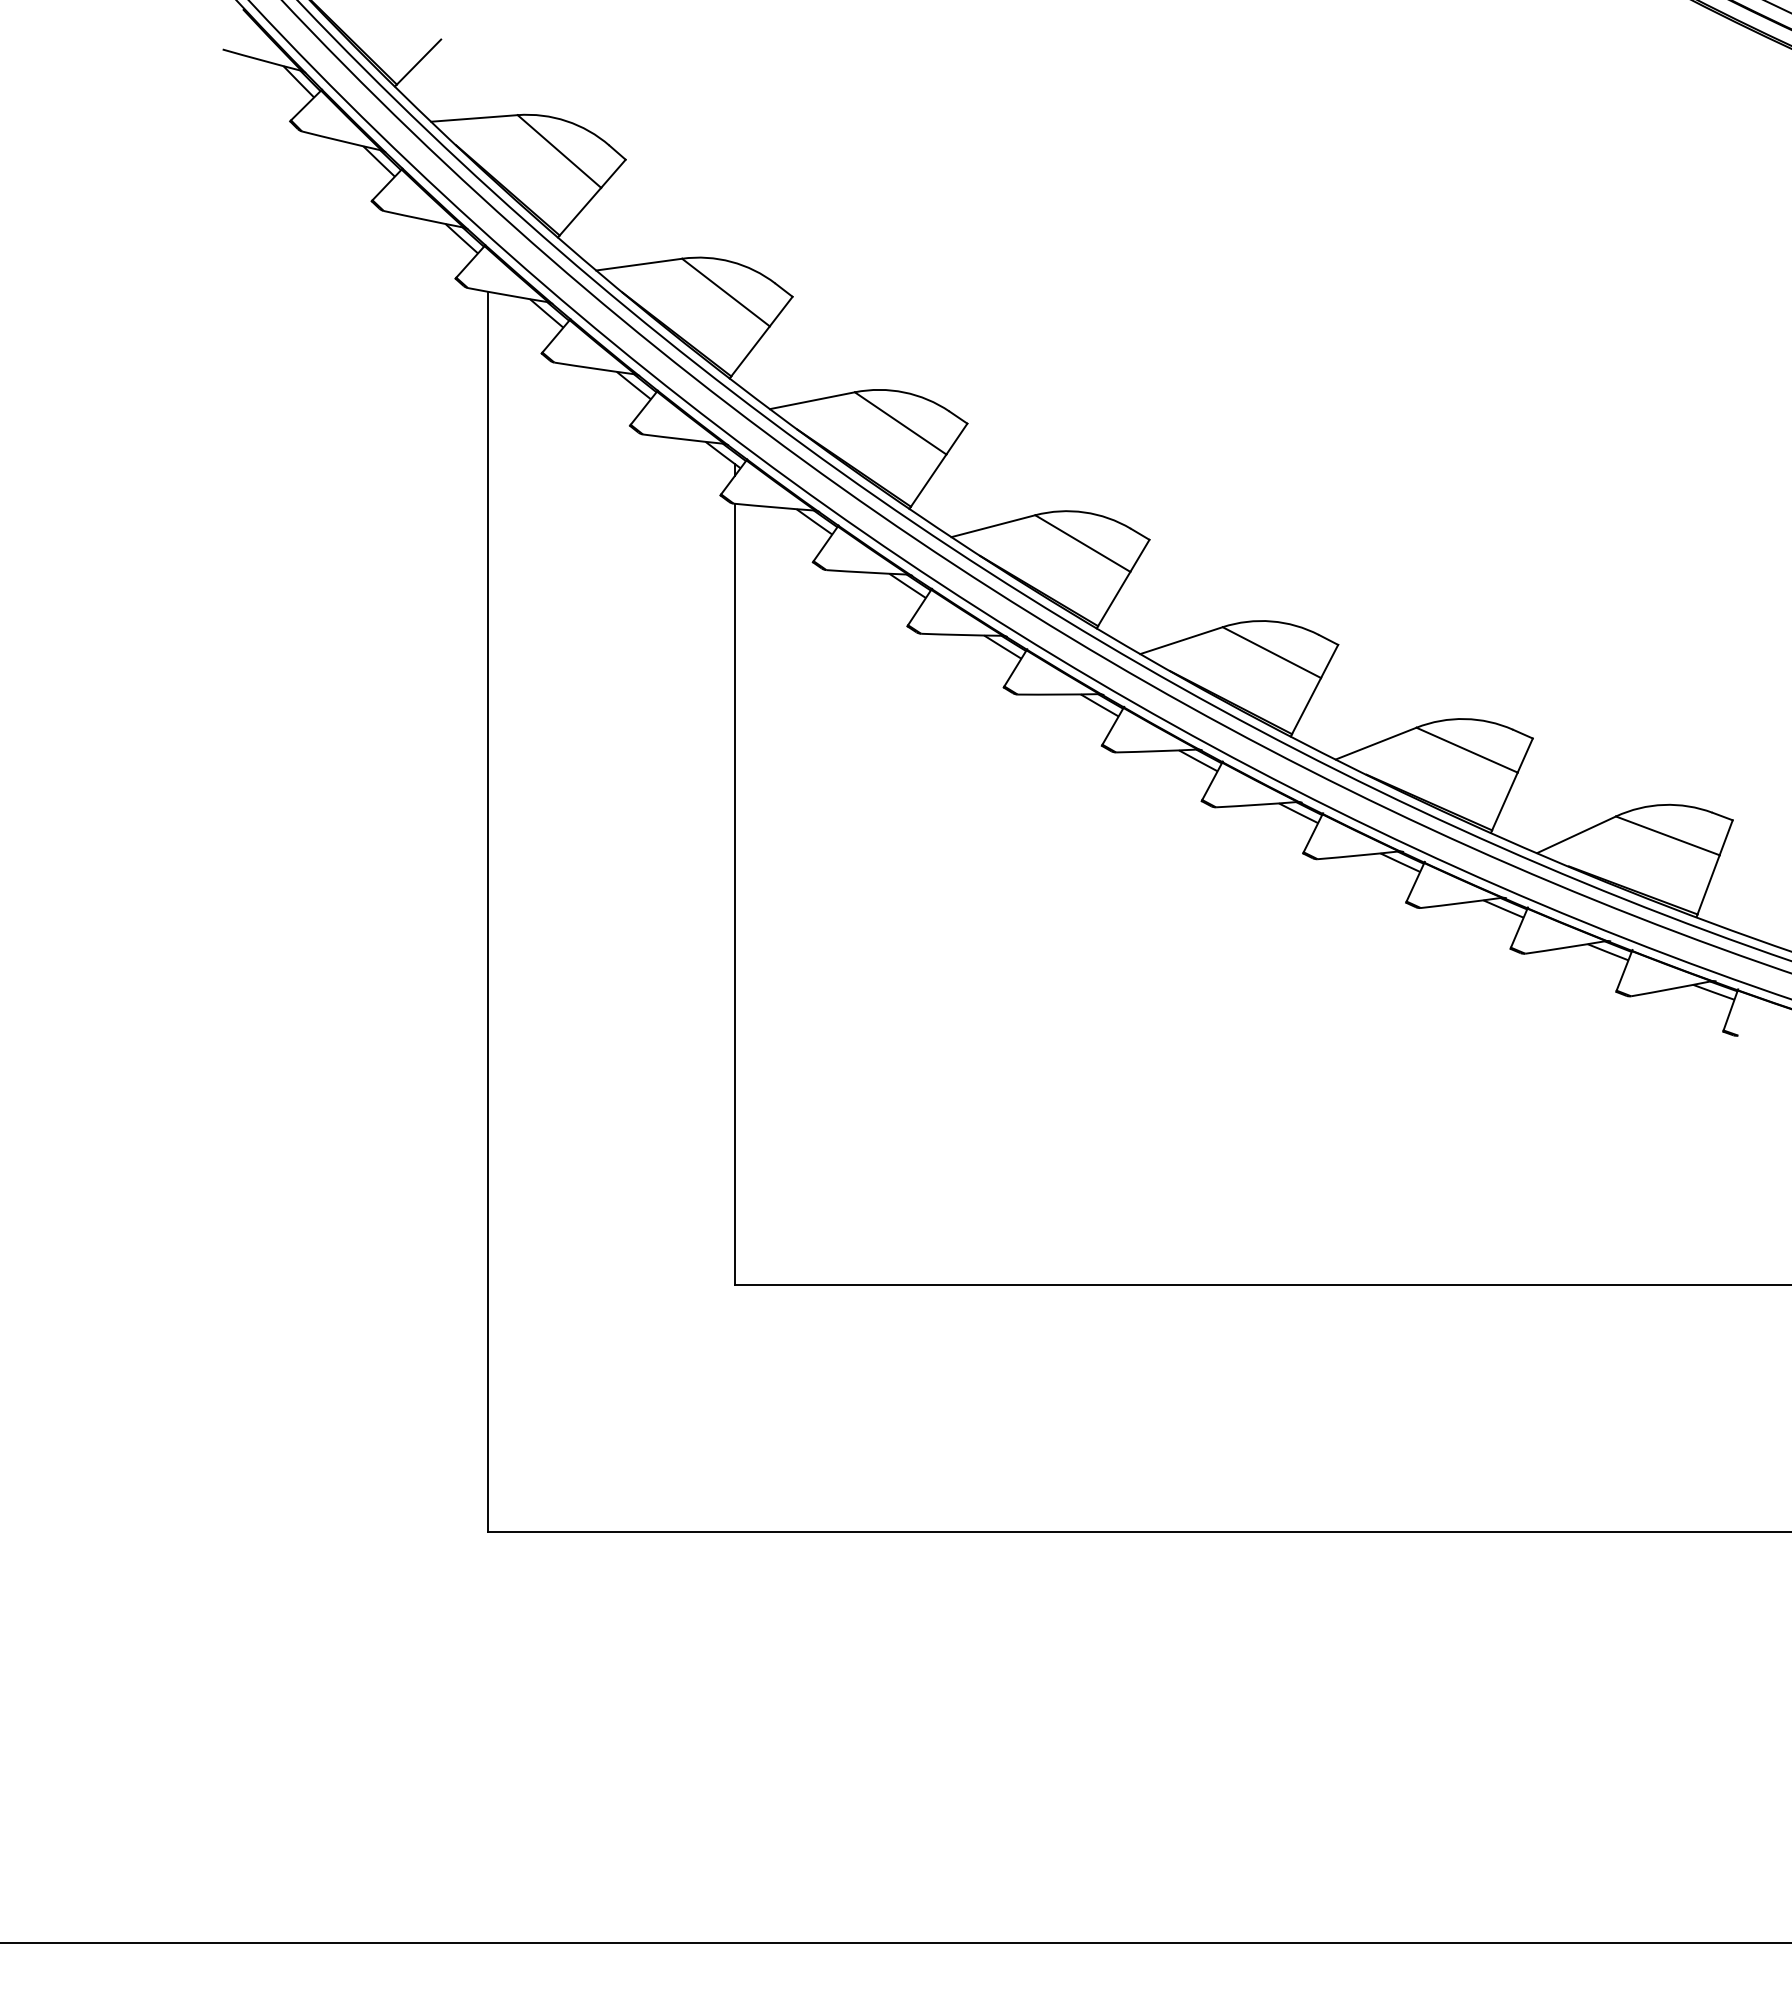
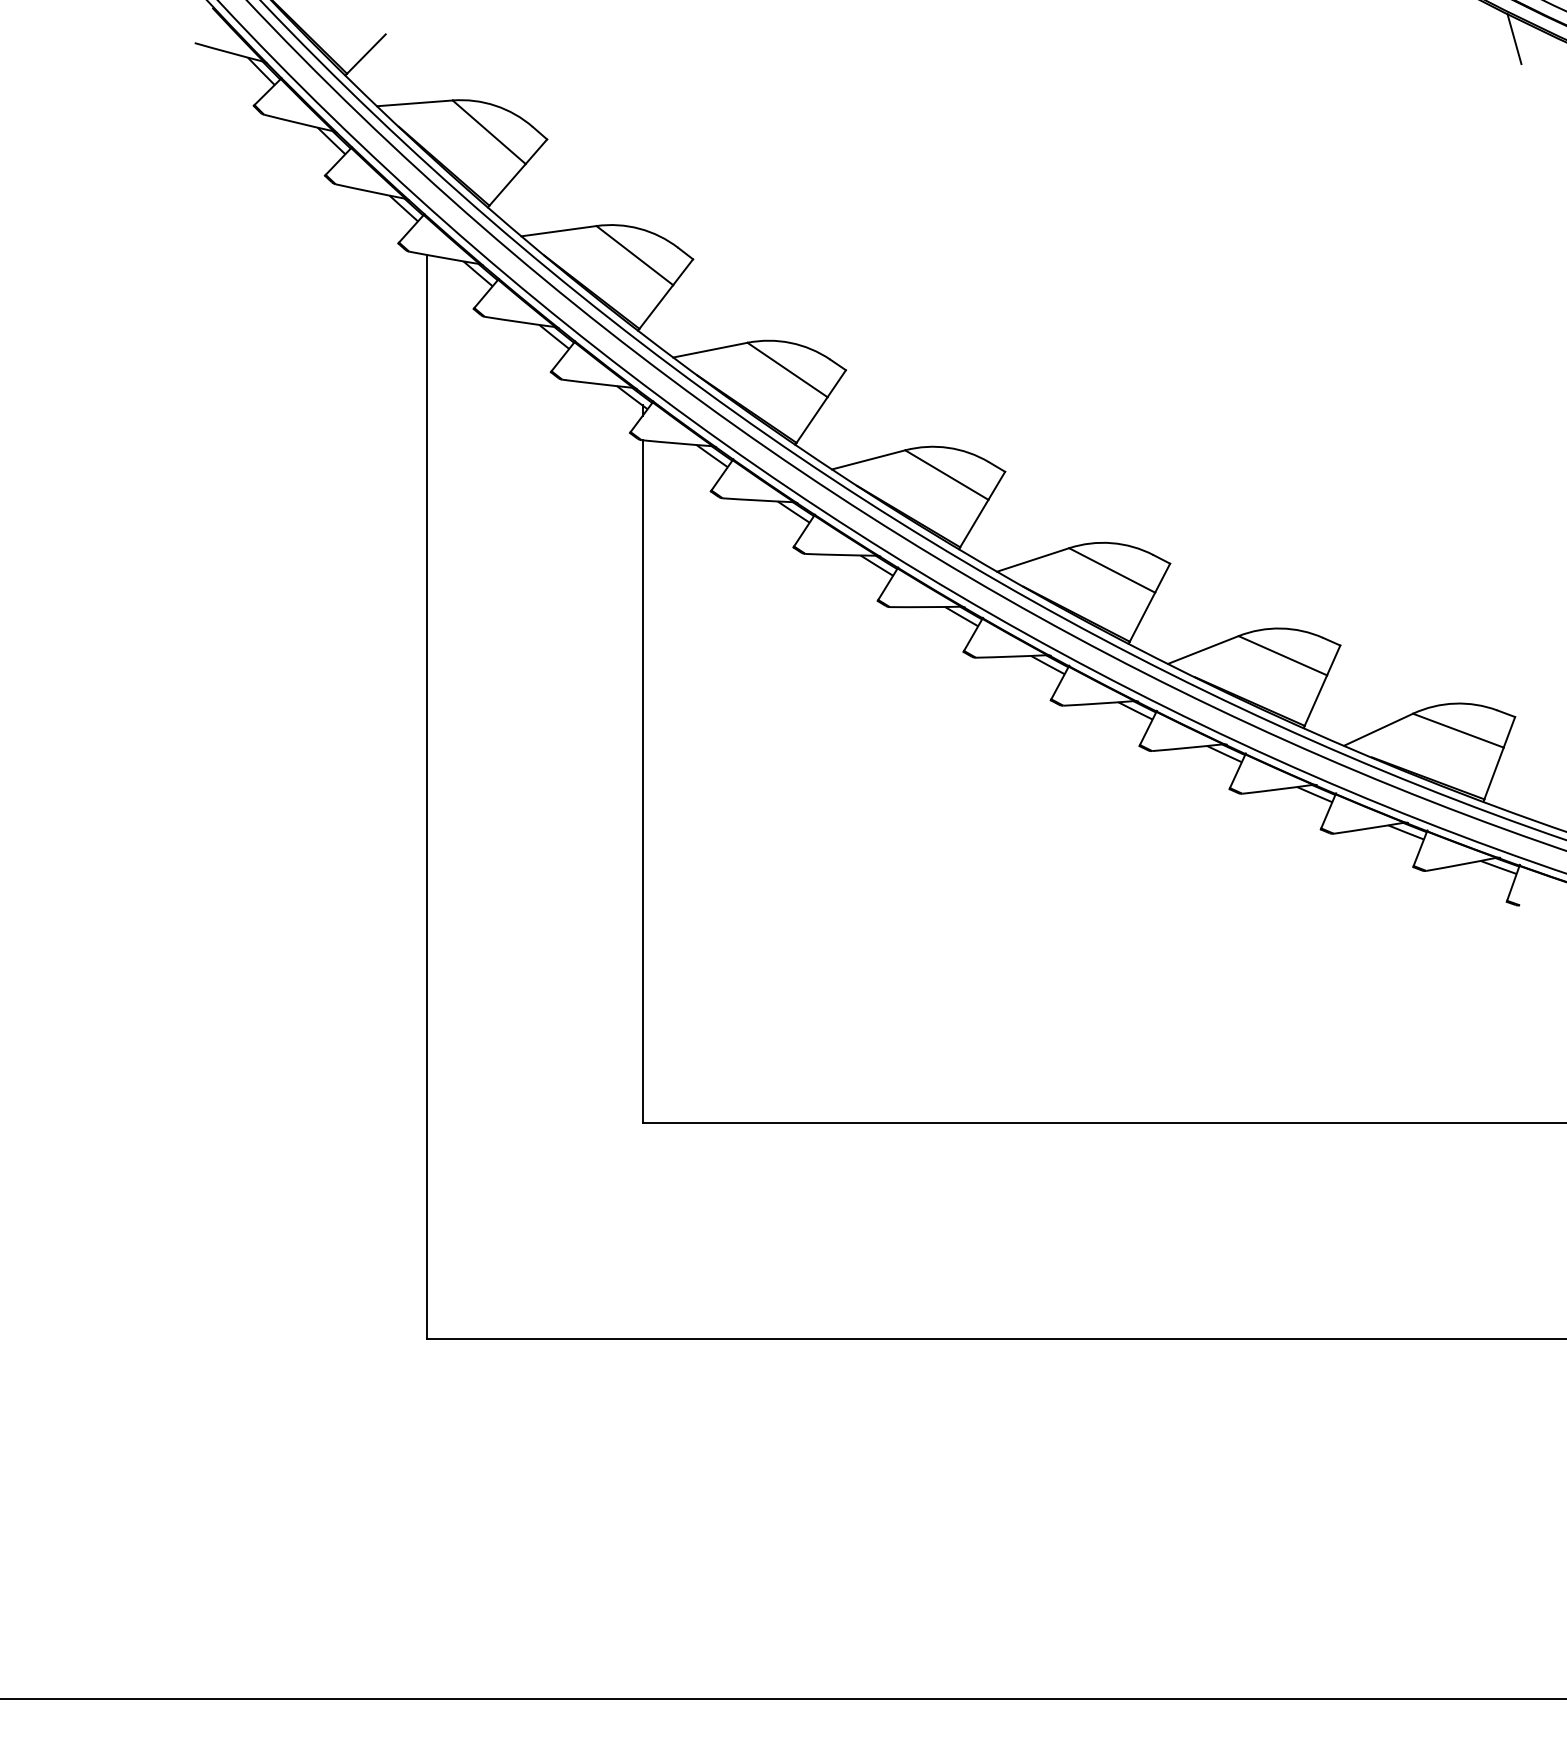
line: (1731, 44) -> (1514, 38), added

